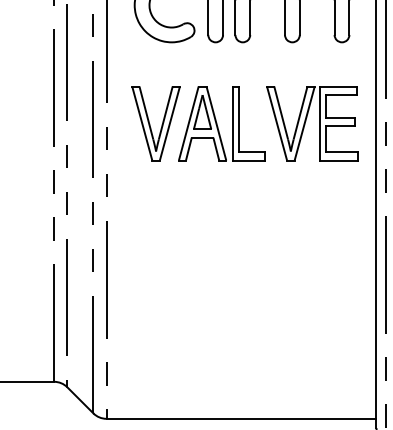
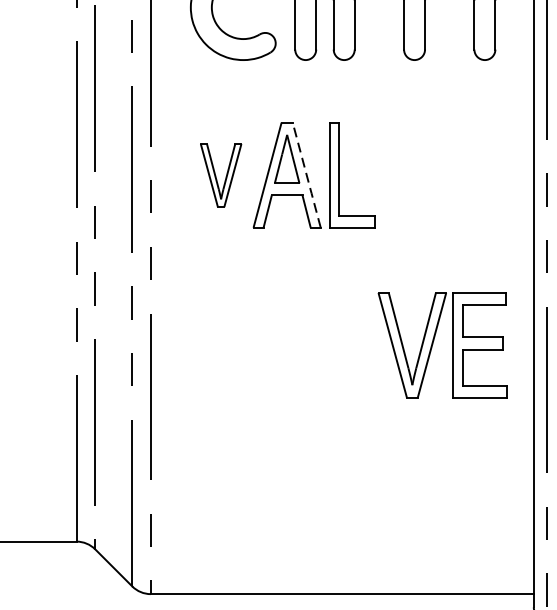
part: (306, 121) -> (434, 342), moved
part: (155, 123) -> (220, 175), size x0.6
line: (216, 123) -> (306, 175), solid -> dashed

